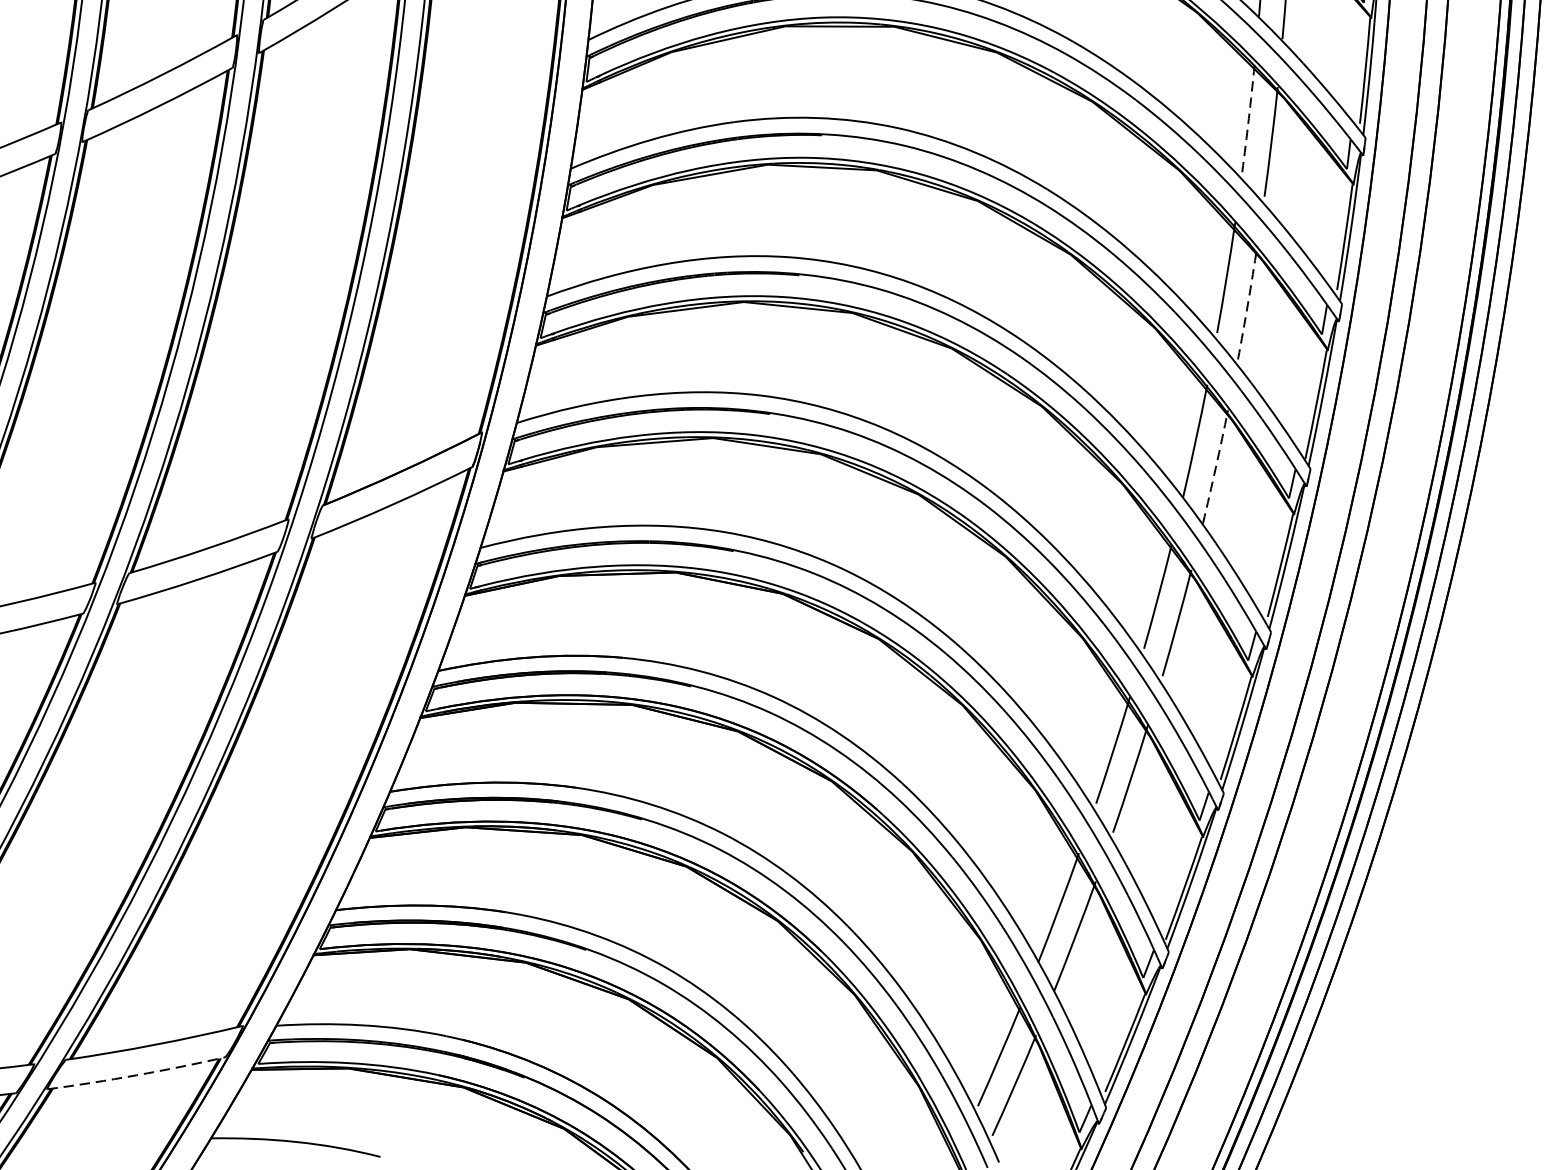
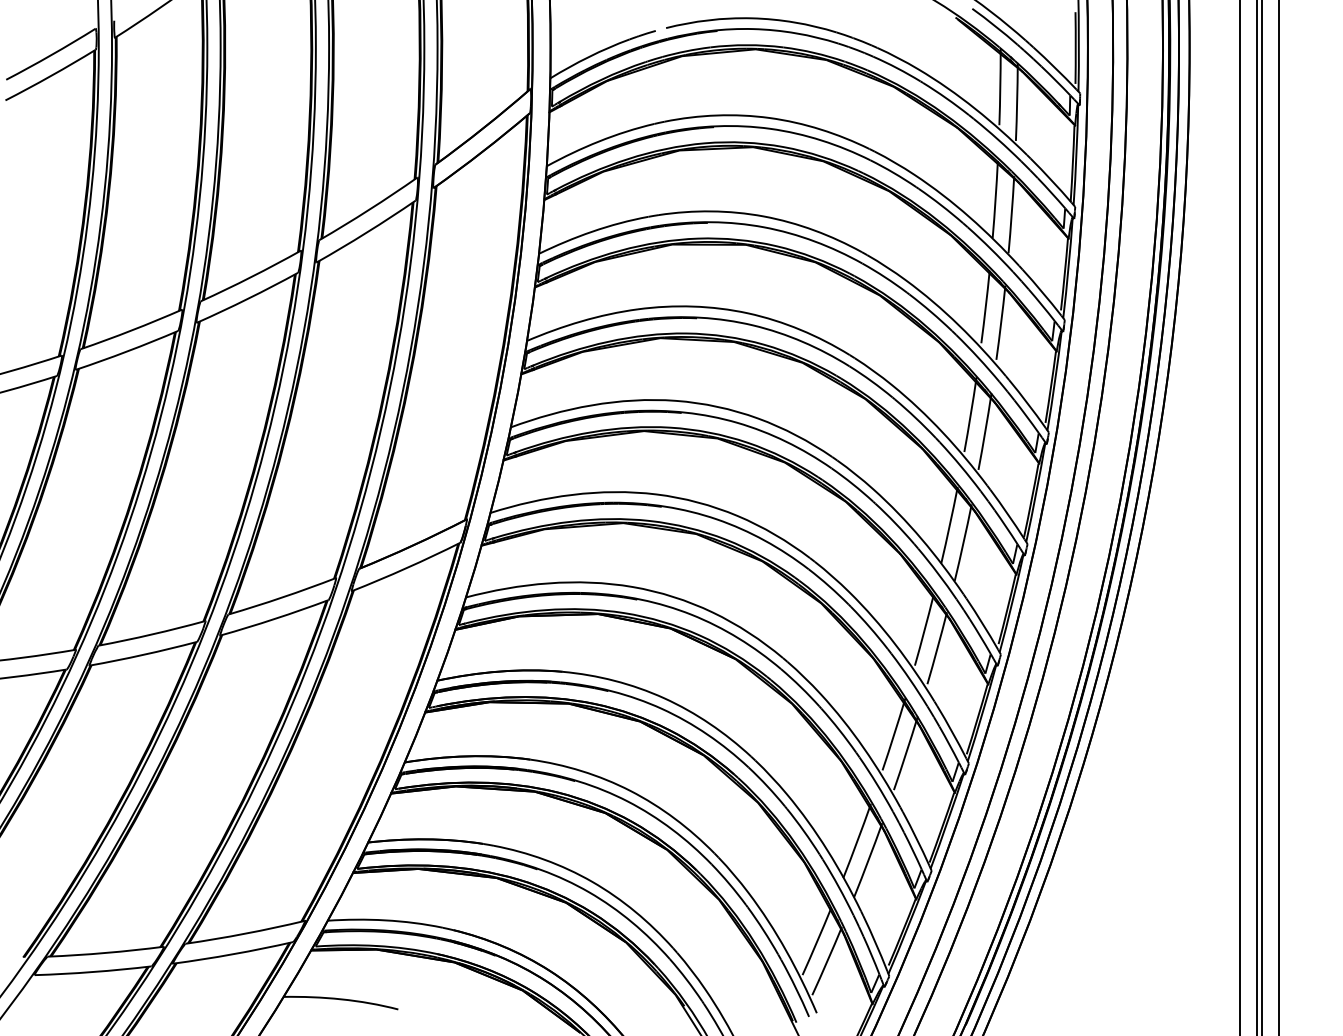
arc: (1248, 119) -> (985, 307), dashed -> solid
arc: (1248, 302) -> (985, 431), dashed -> solid
arc: (1215, 466) -> (963, 542), dashed -> solid
arc: (136, 1075) -> (233, 954), dashed -> solid

